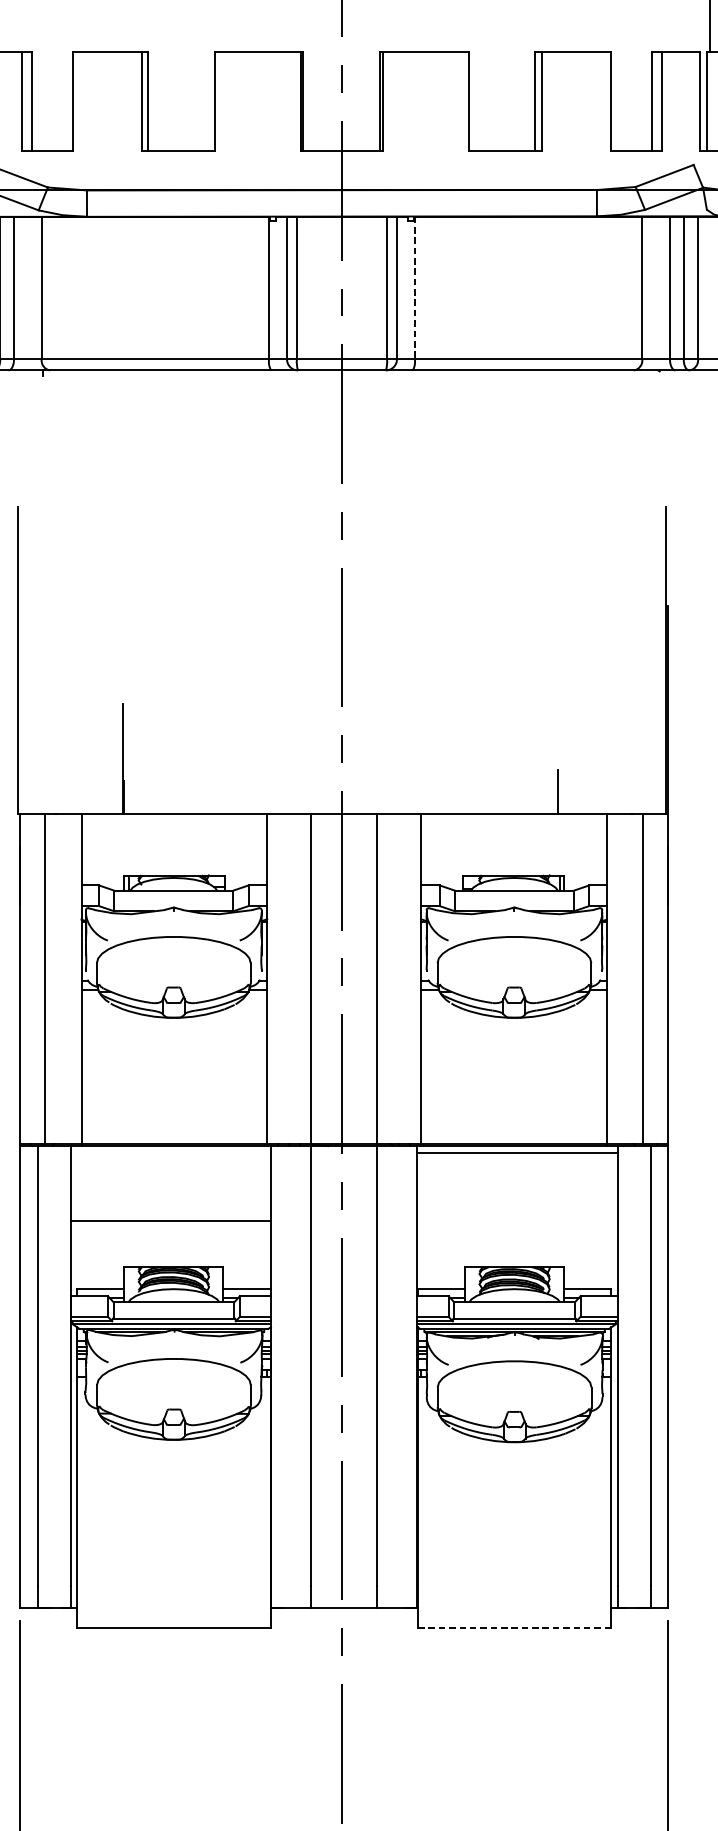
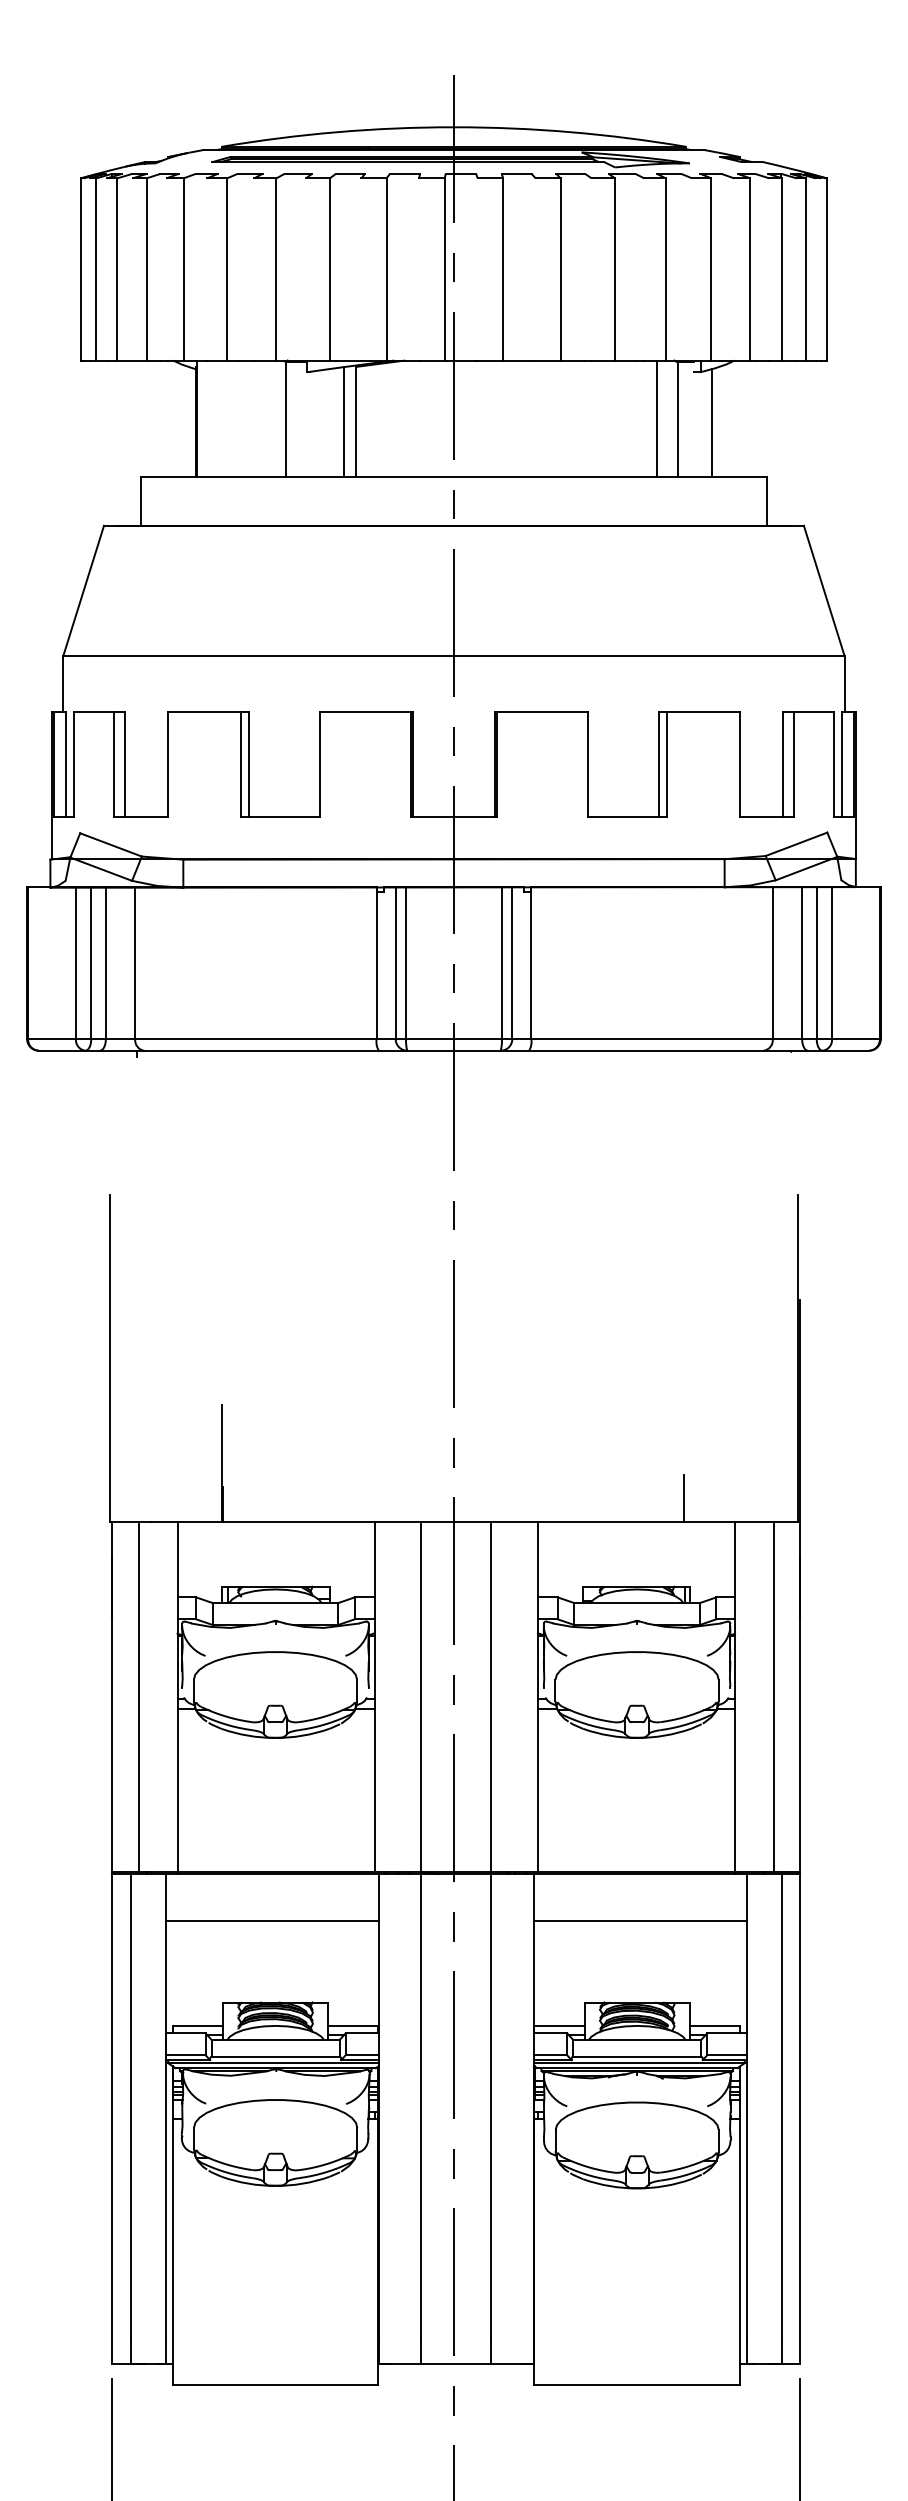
line: (414, 288) -> (531, 963), dashed -> solid
line: (516, 1153) -> (639, 1920), moved
line: (170, 1220) -> (271, 1920), moved
line: (514, 1627) -> (637, 2385), dashed -> solid

